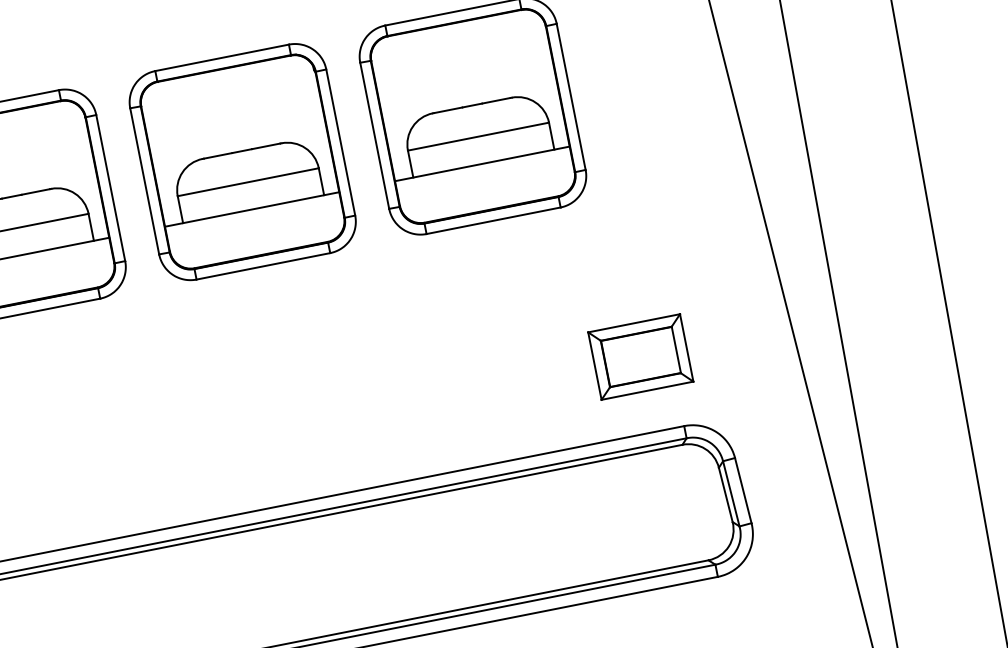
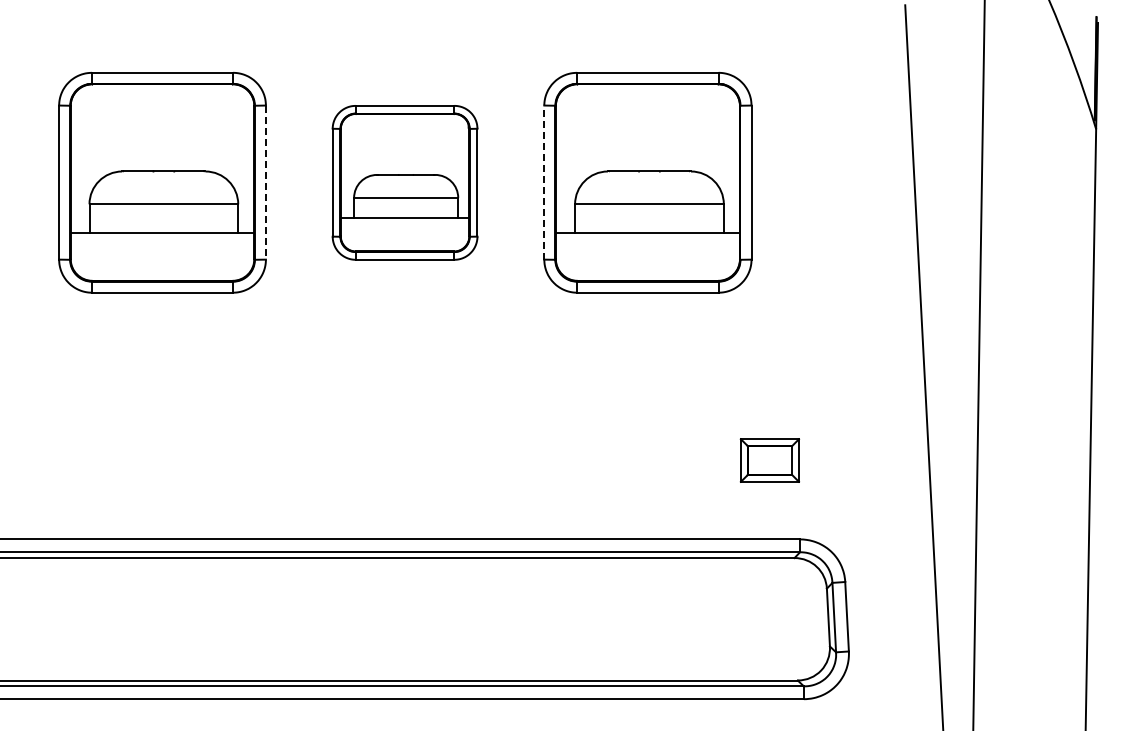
line: (374, 135) -> (544, 182), solid -> dashed
part: (242, 161) -> (404, 182), size x0.7
line: (110, 189) -> (265, 183), solid -> dashed
part: (640, 357) -> (769, 460), size x0.6

